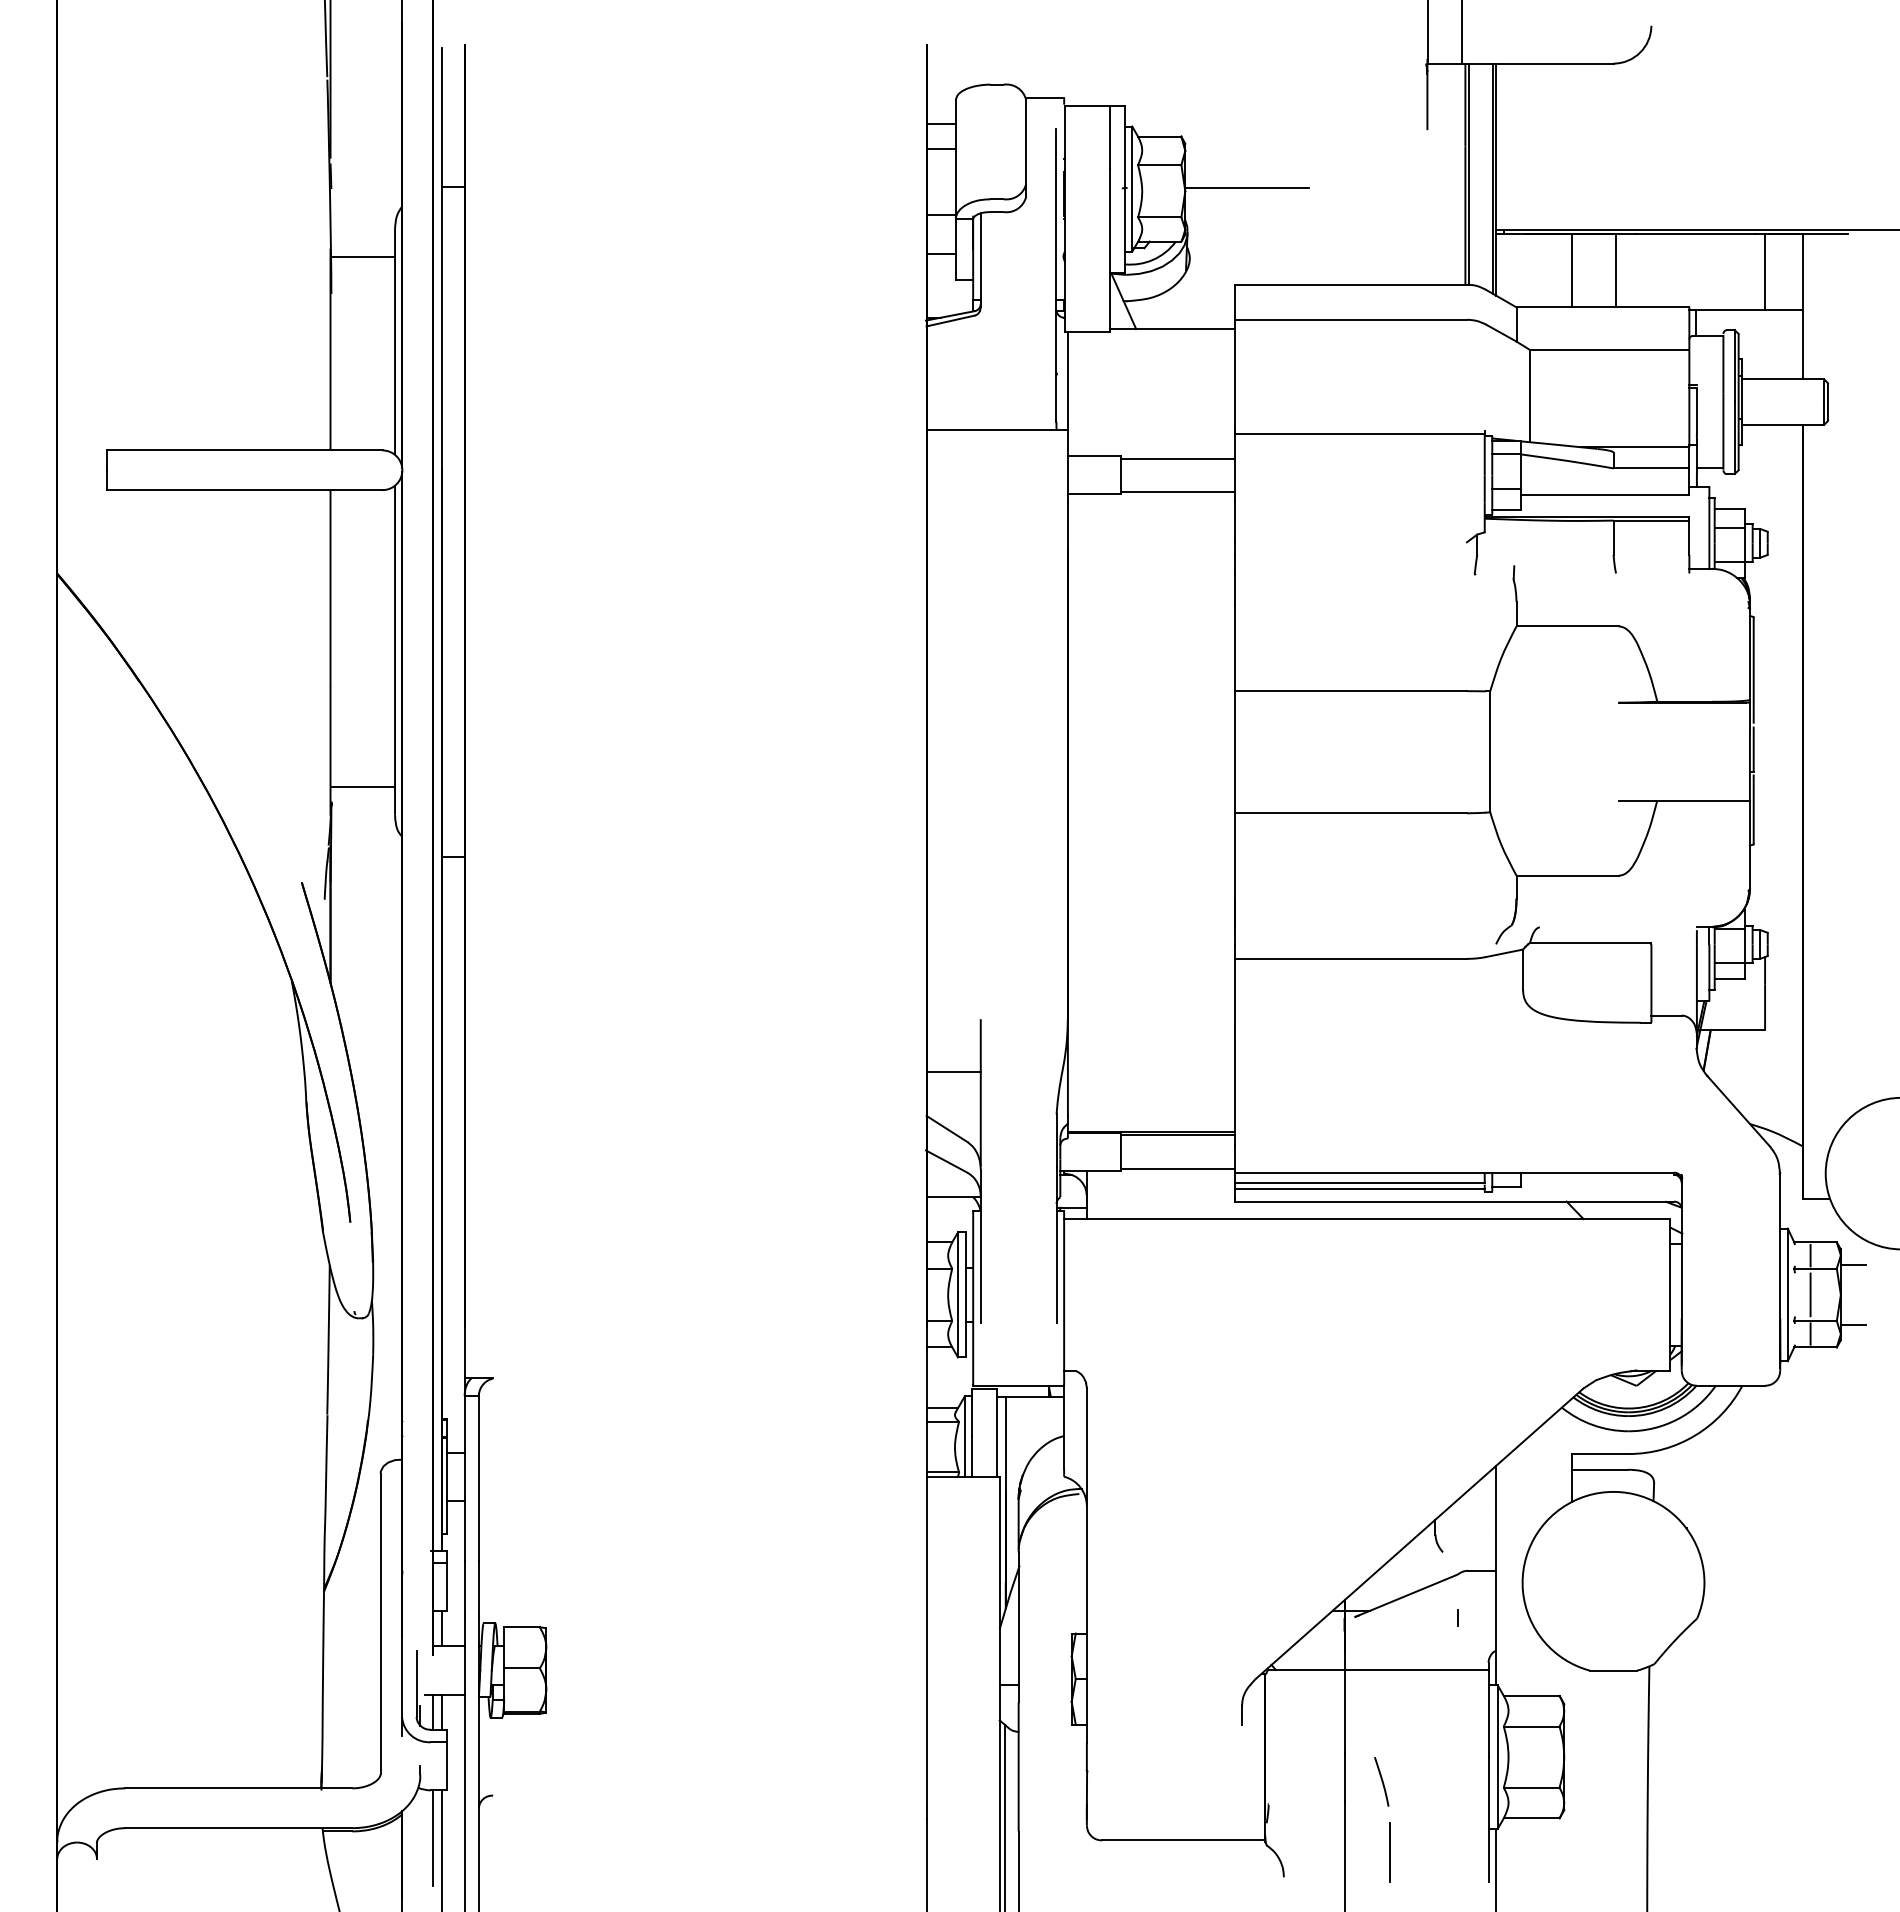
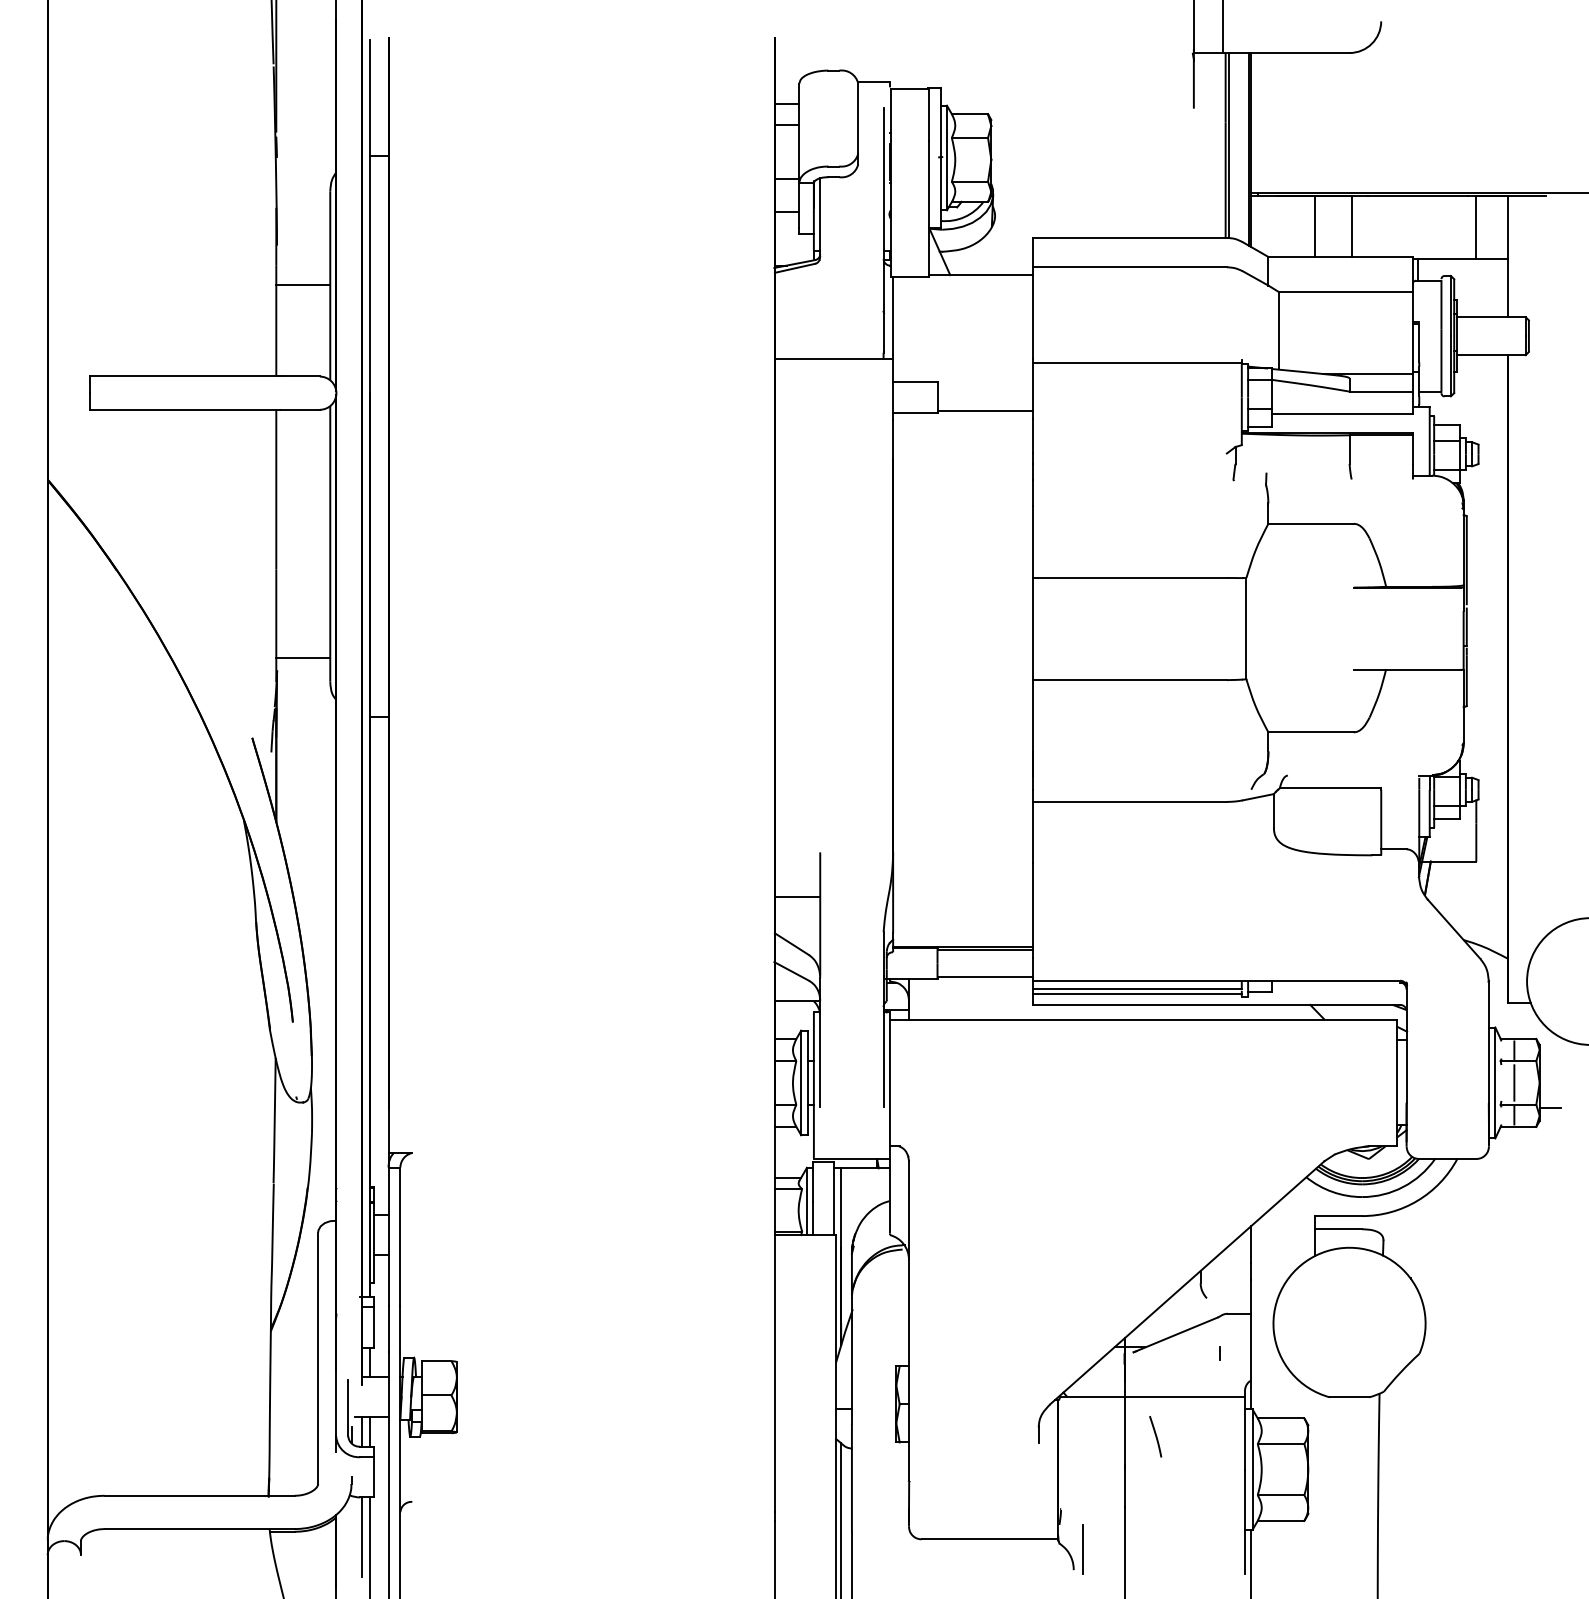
line: (1246, 187) -> (1042, 156), removed
line: (362, 256) -> (303, 284), moved
line: (1177, 458) -> (984, 383), removed
line: (1852, 1264) -> (1549, 1057), removed
line: (1381, 1781) -> (1155, 1436), moved
line: (1389, 1852) -> (1082, 1549), moved

